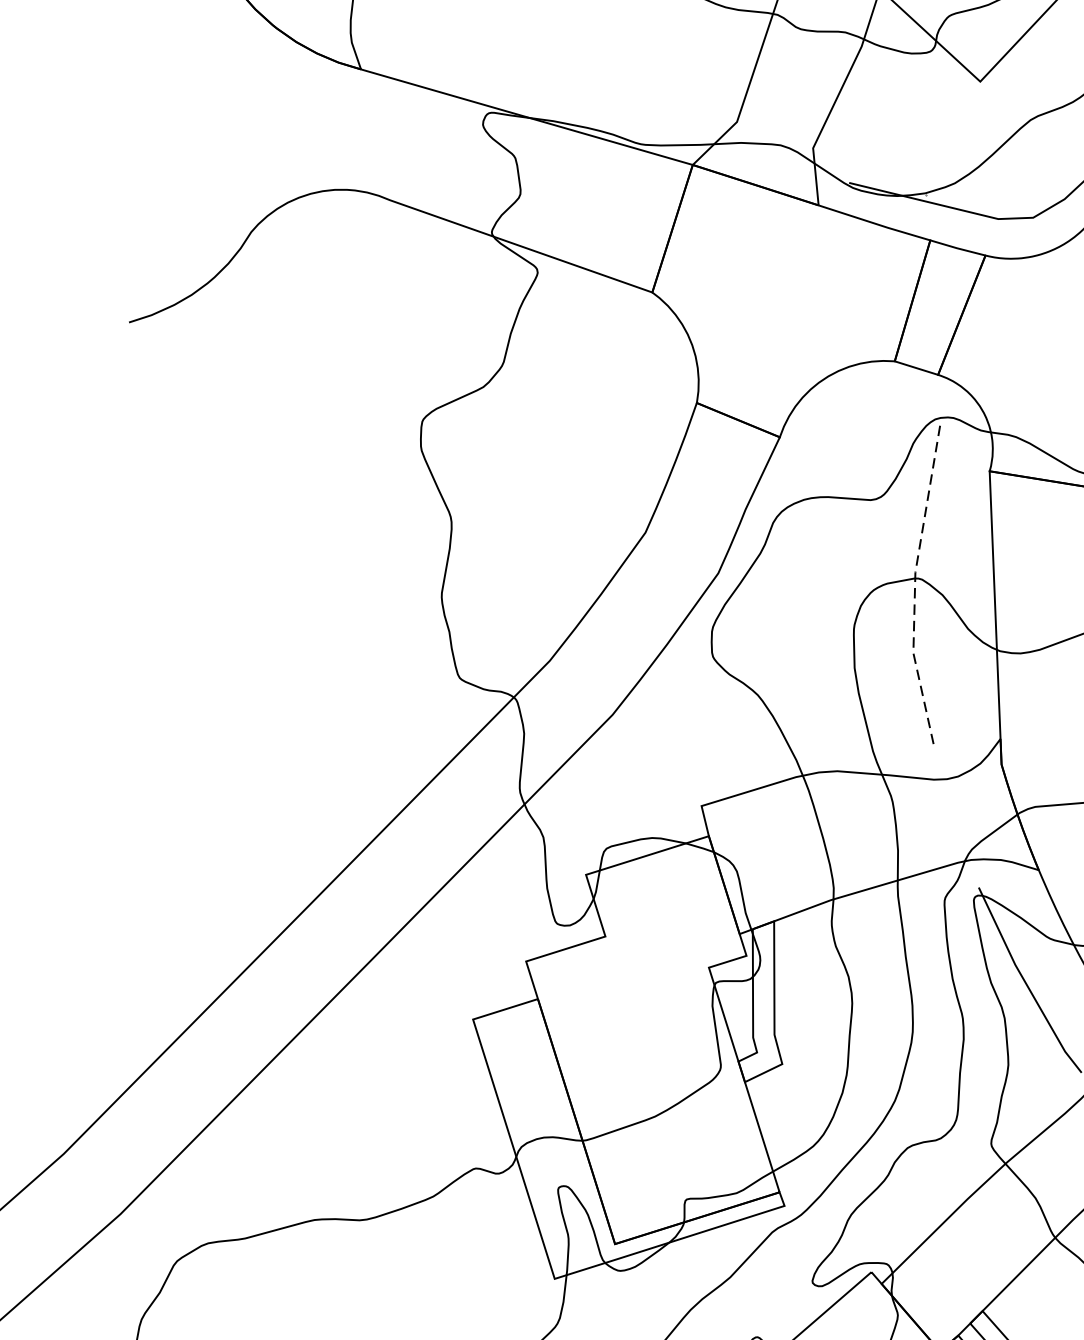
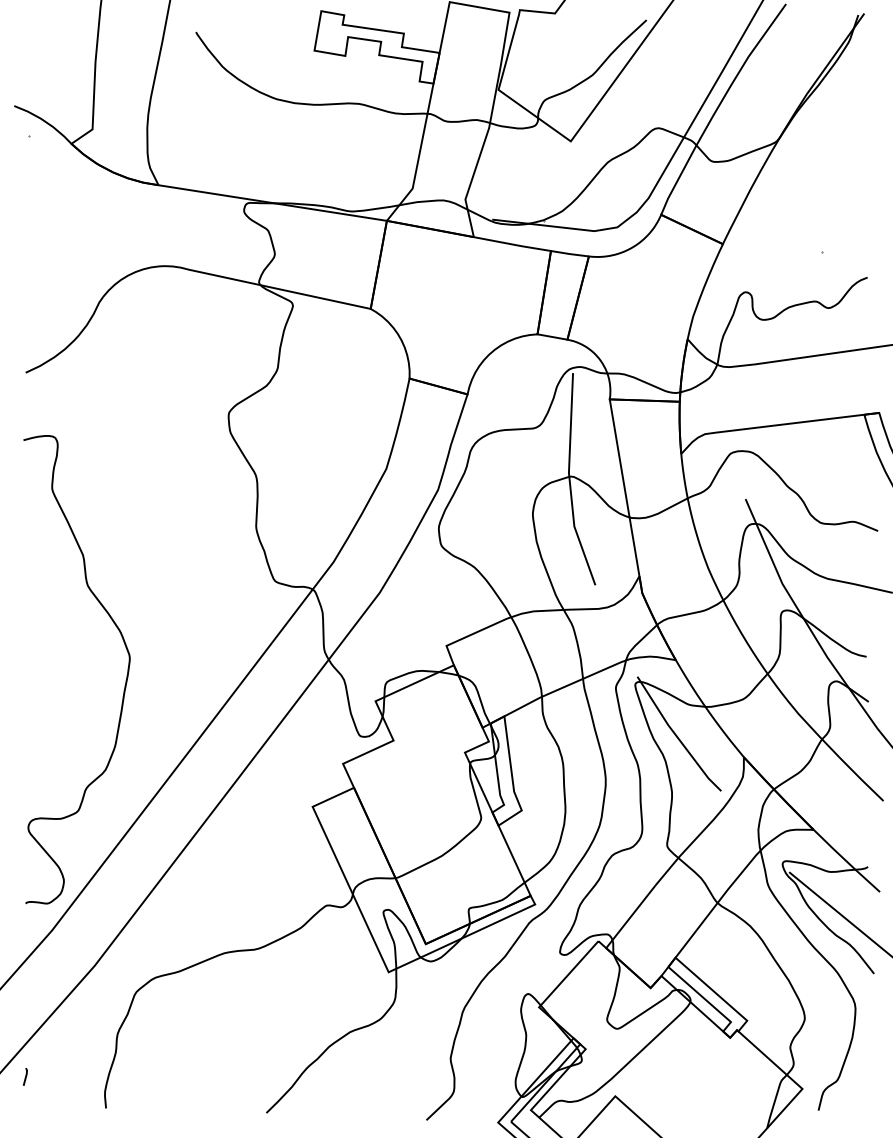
line: (914, 583) -> (569, 480), dashed -> solid
curve: (219, 797) -> (125, 680), added

